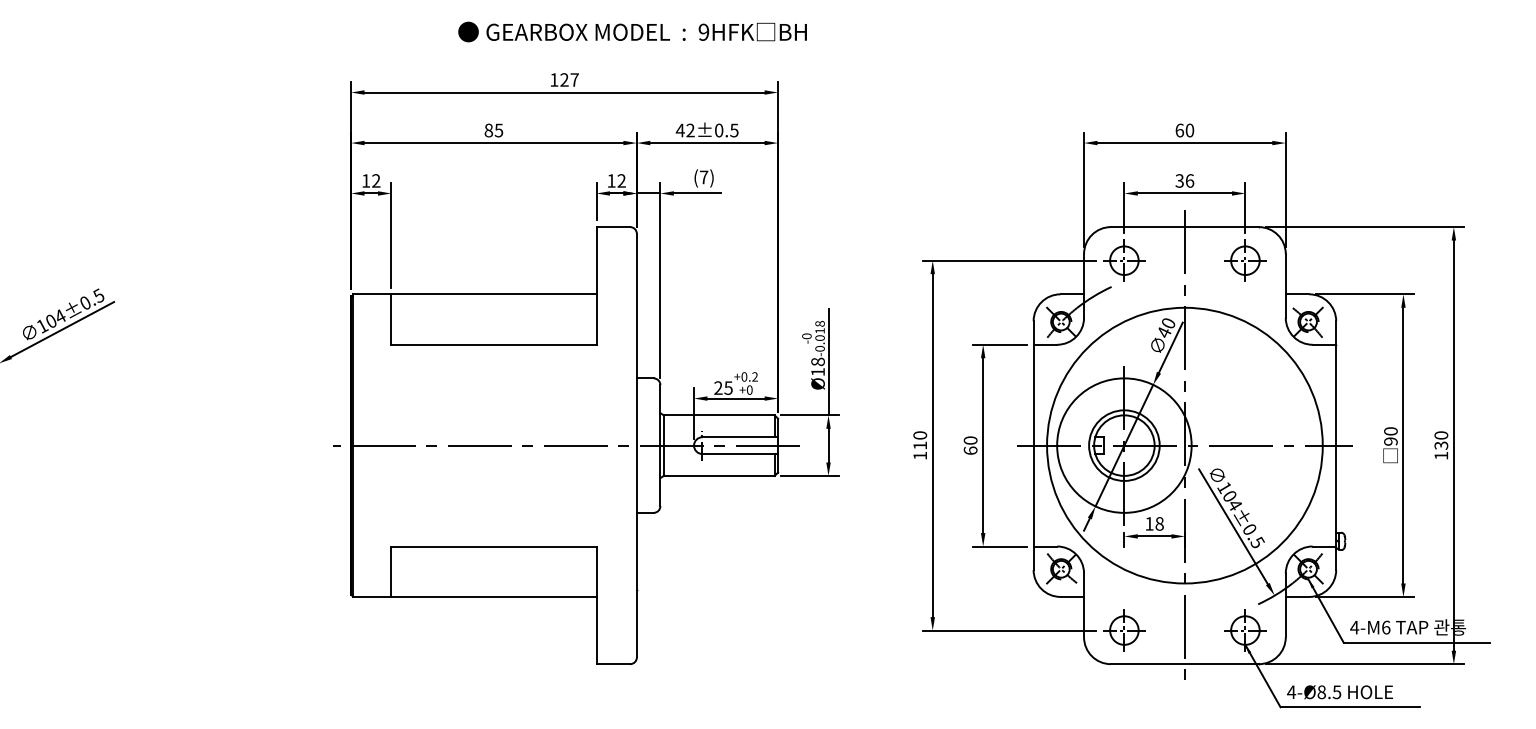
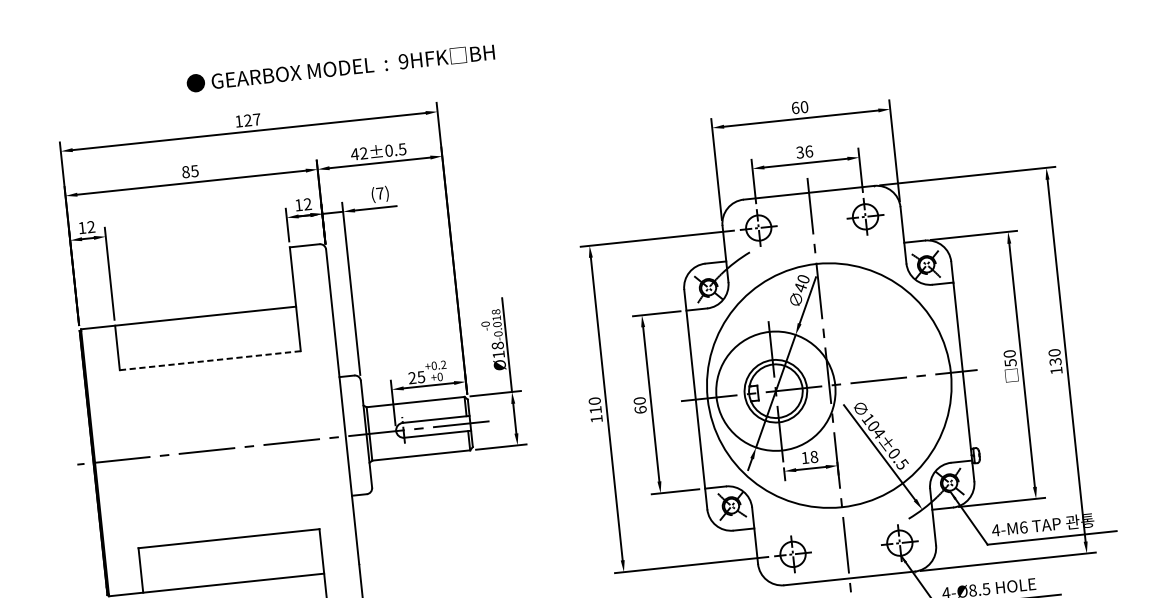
text: (632, 31) -> (340, 67), moved
line: (493, 344) -> (209, 360), solid -> dashed
text: (1390, 441) -> (1010, 362), 90 -> 50

